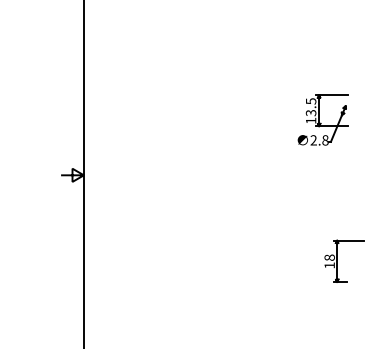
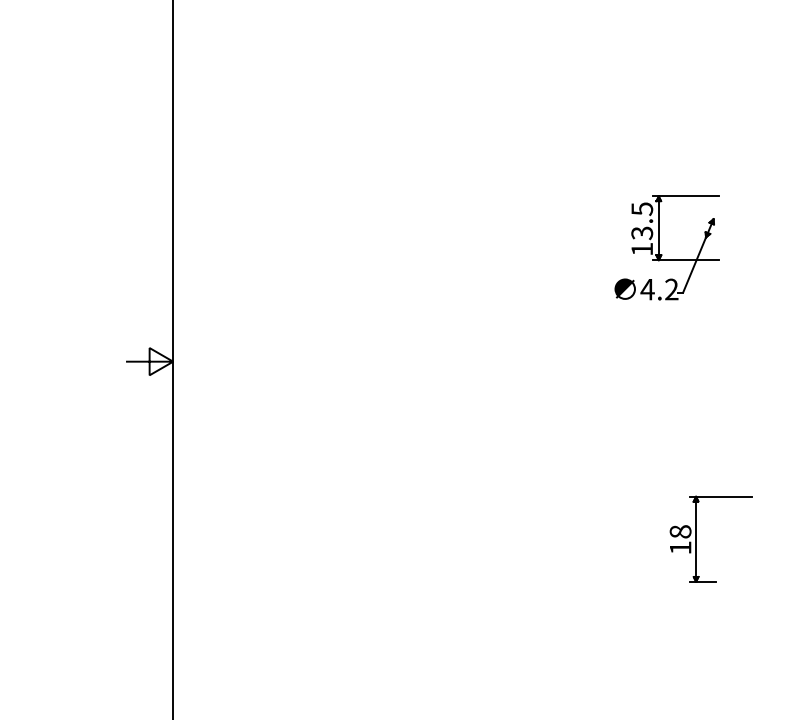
text: (319, 140) -> (659, 289), 2.8 -> 4.2

